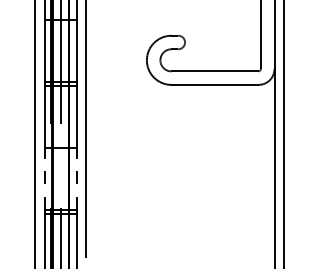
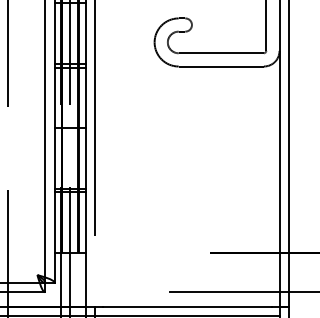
line: (44, 177) -> (54, 157), dashed -> solid
line: (76, 177) -> (85, 157), dashed -> solid

